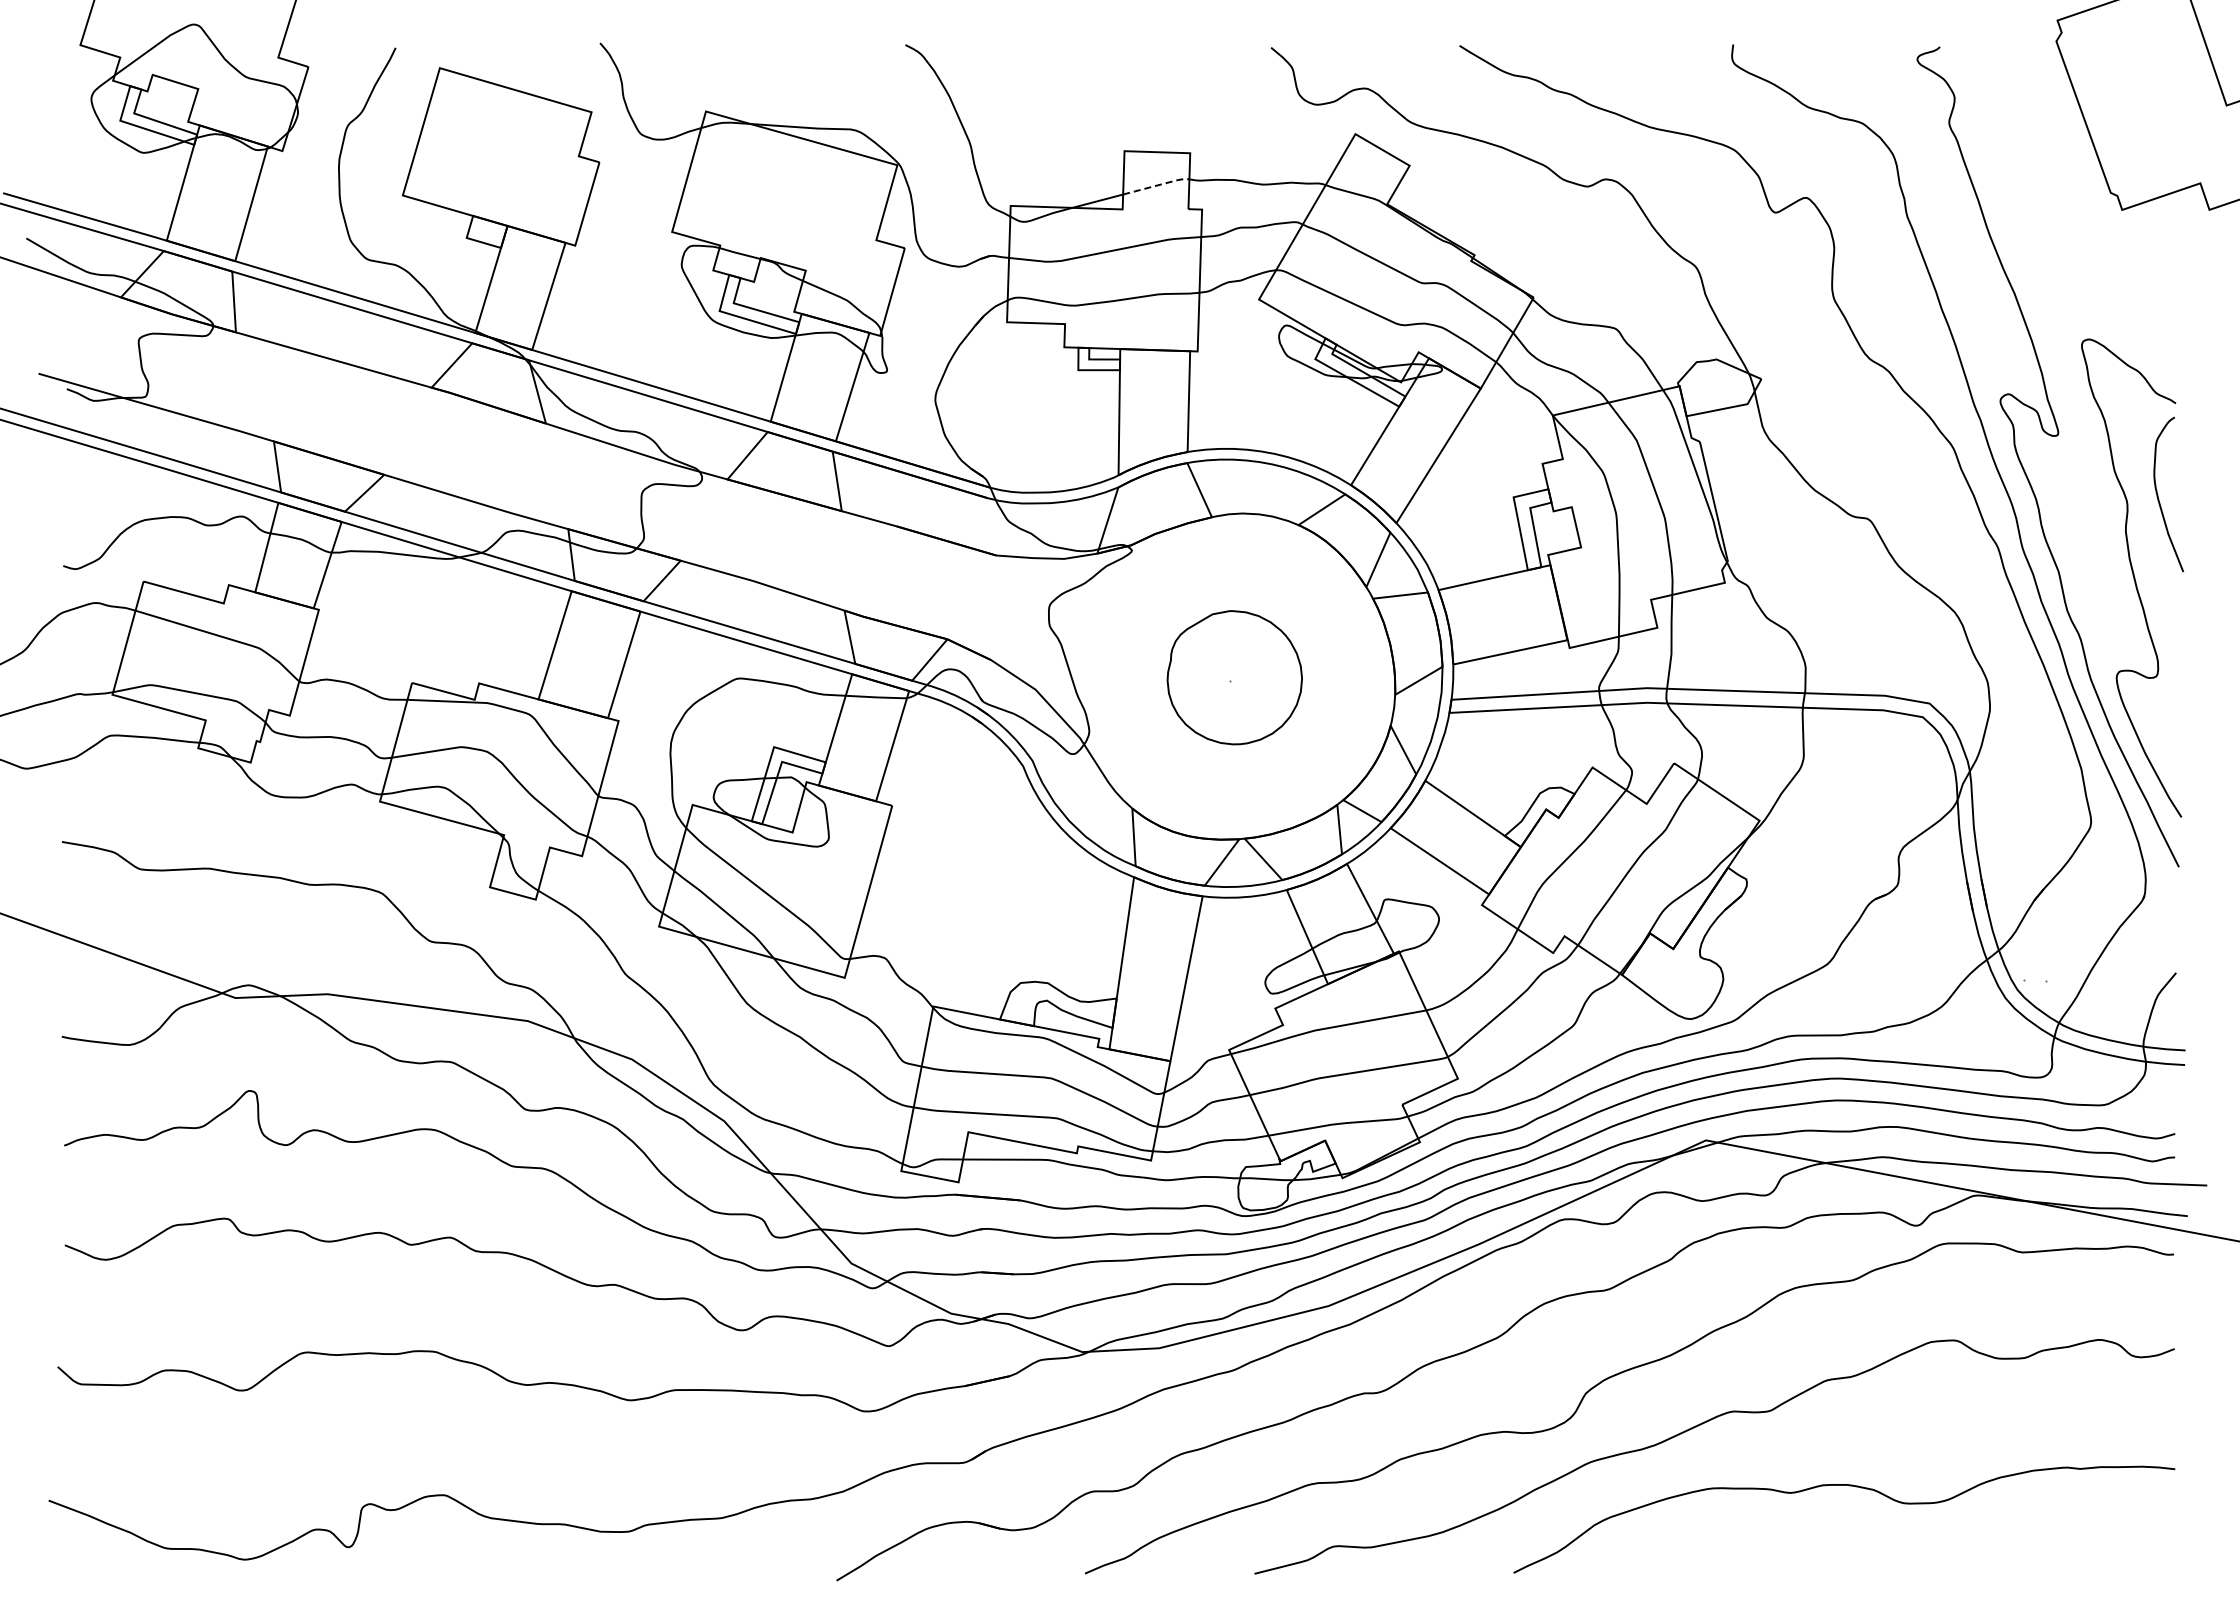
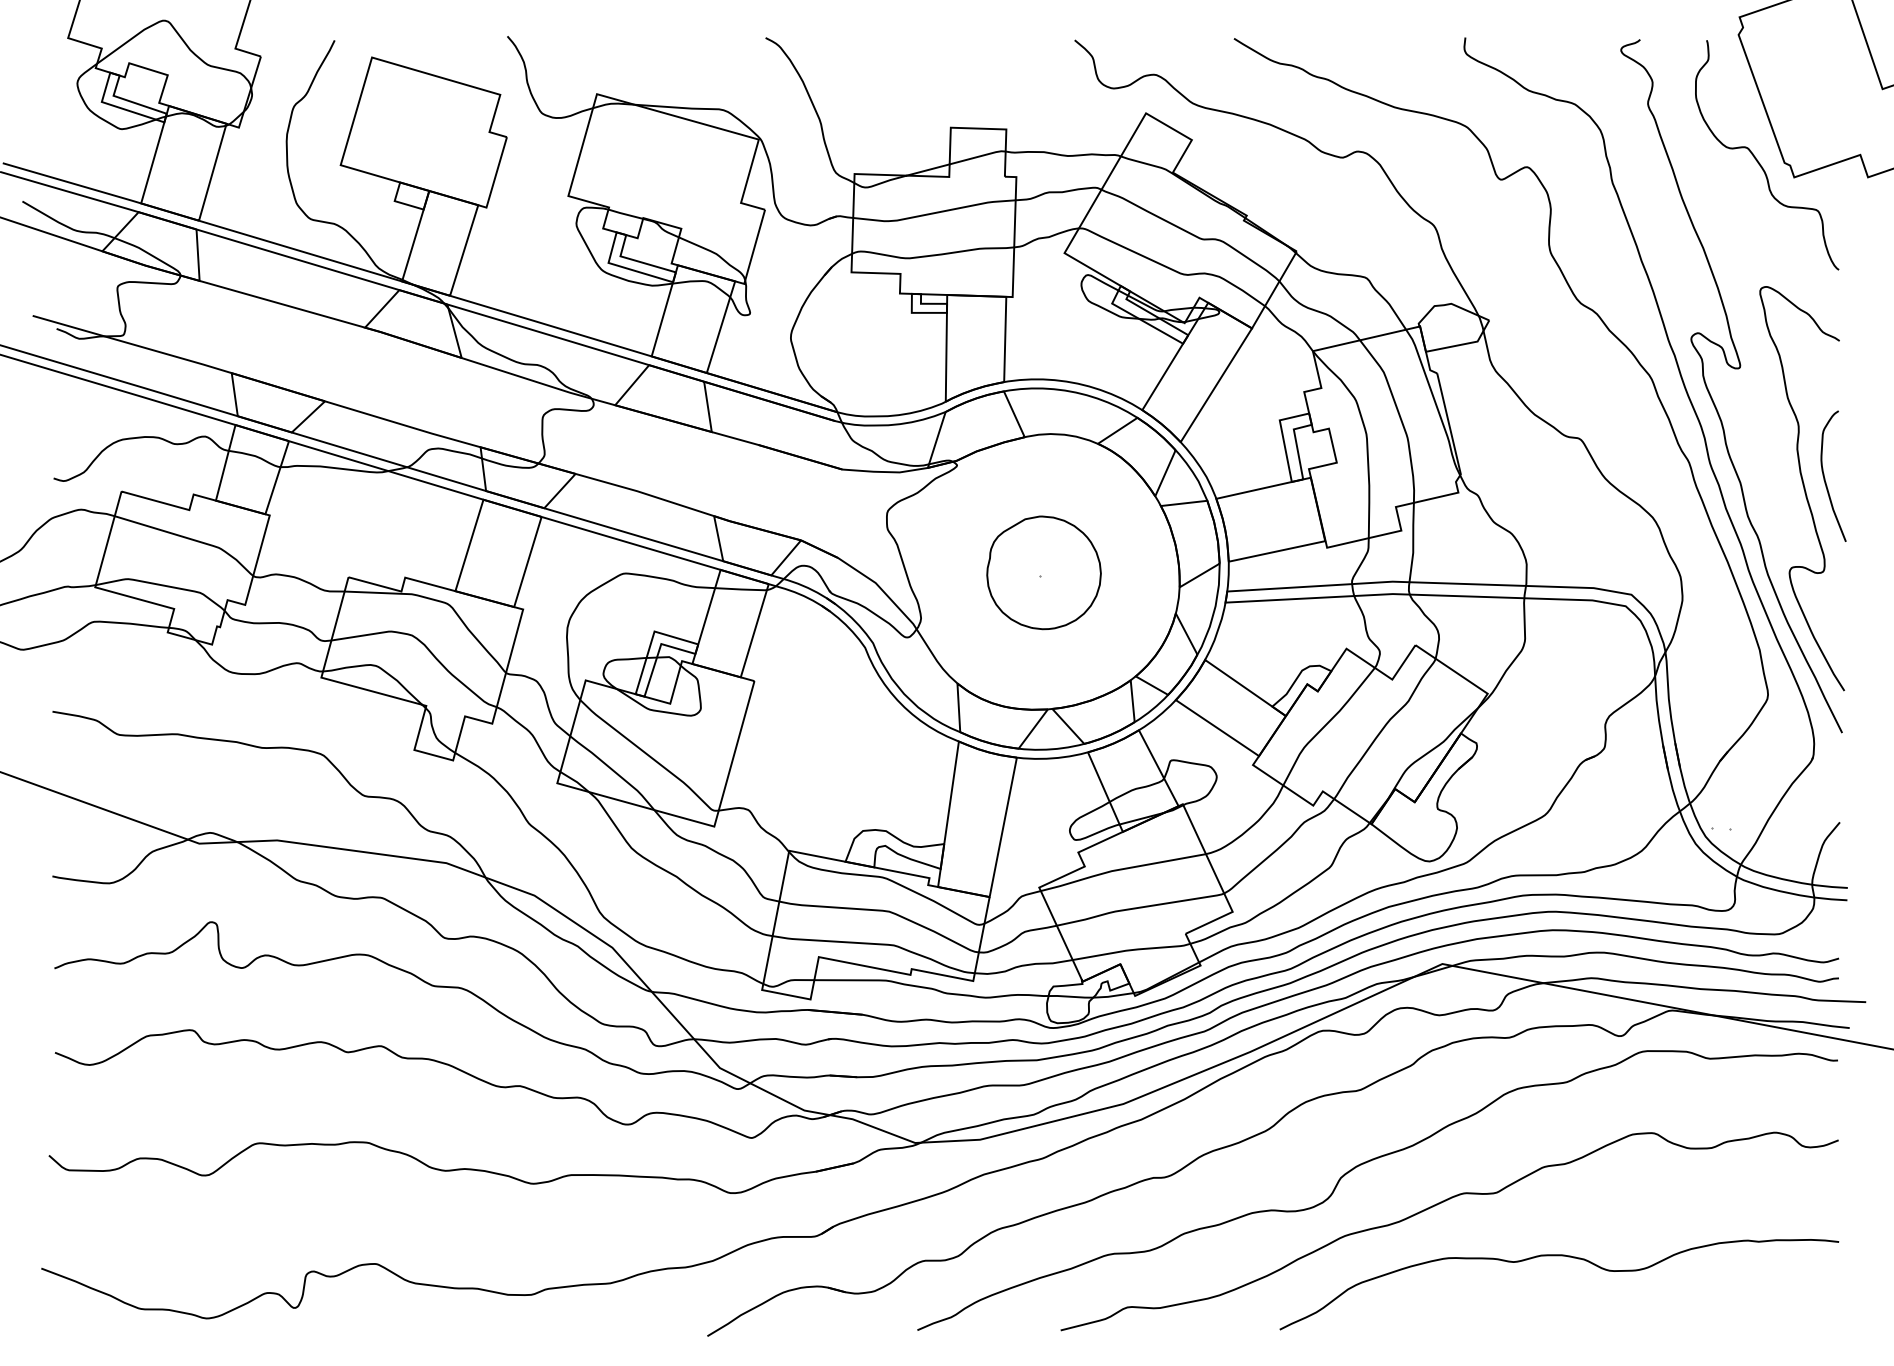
line: (1157, 185) -> (978, 156), dashed -> solid
curve: (2081, 192) -> (1759, 162), added
curve: (2158, 494) -> (1824, 476), moved

